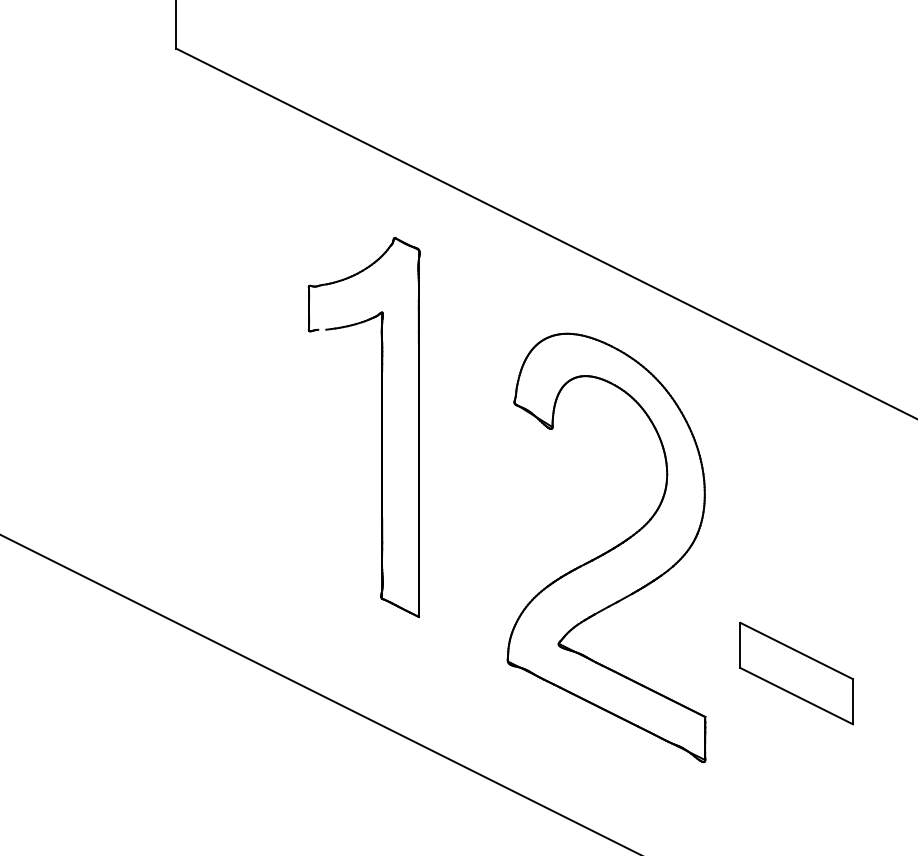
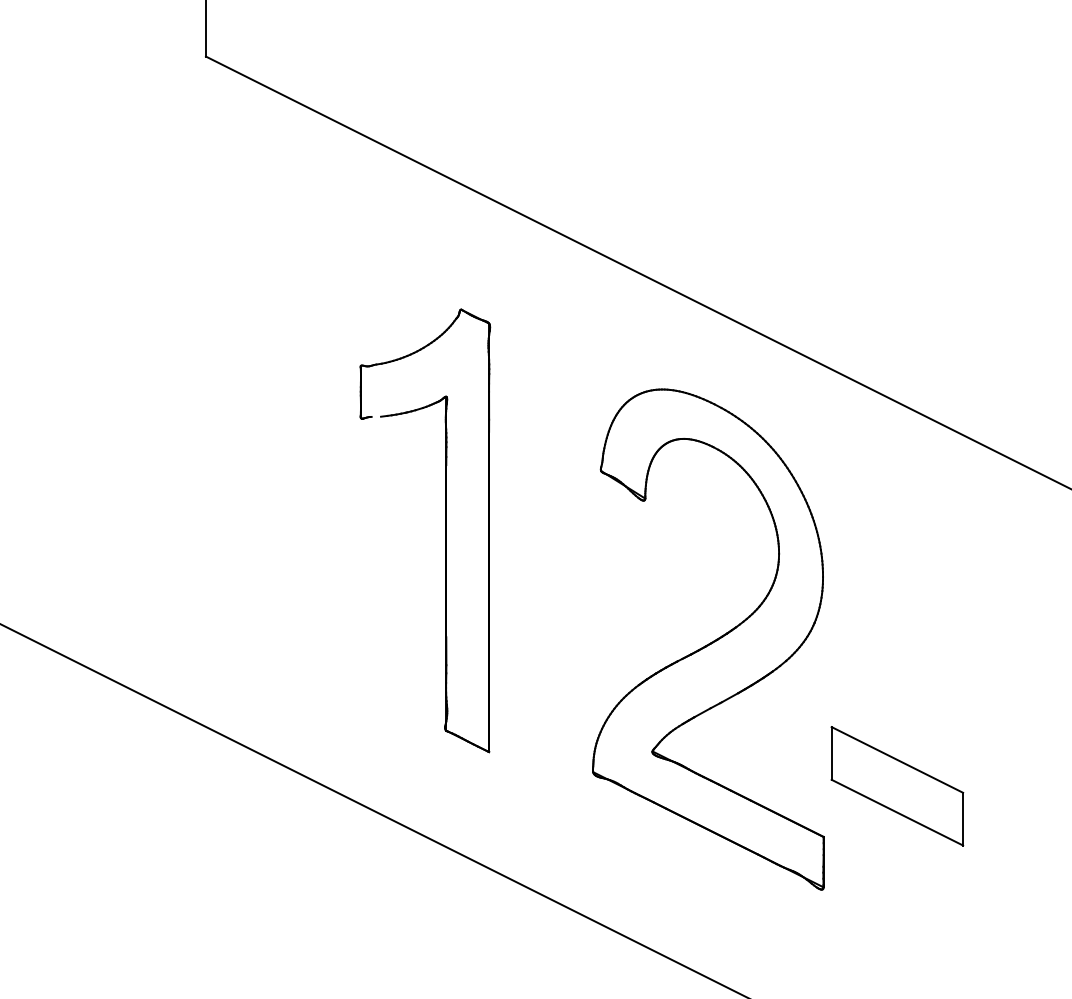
part: (381, 427) -> (445, 530), moved
part: (796, 673) -> (897, 786), moved

